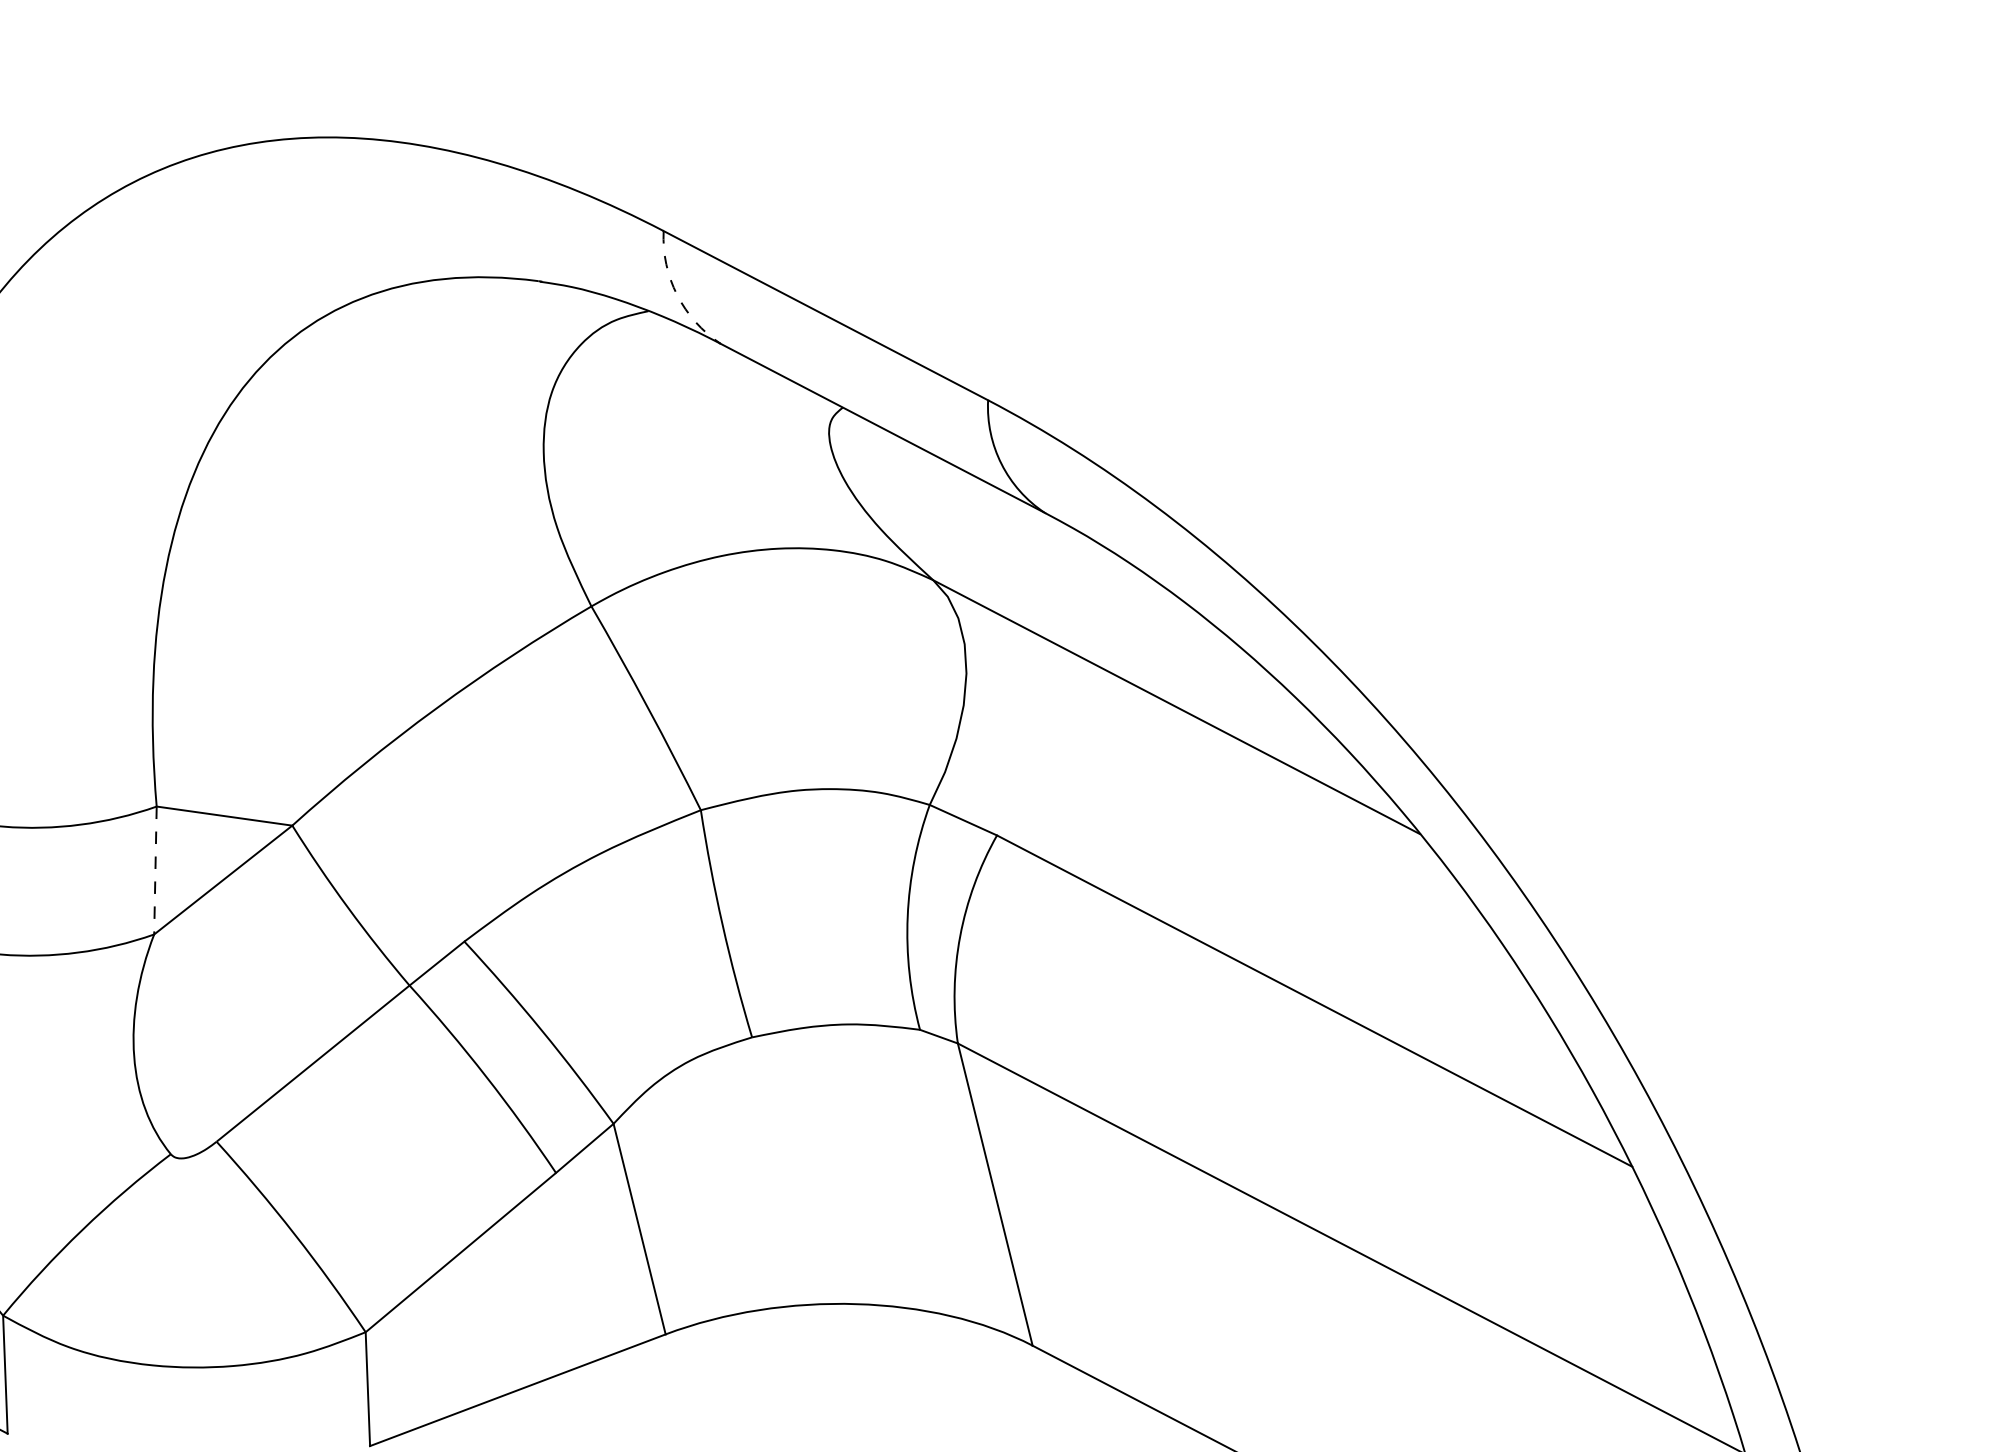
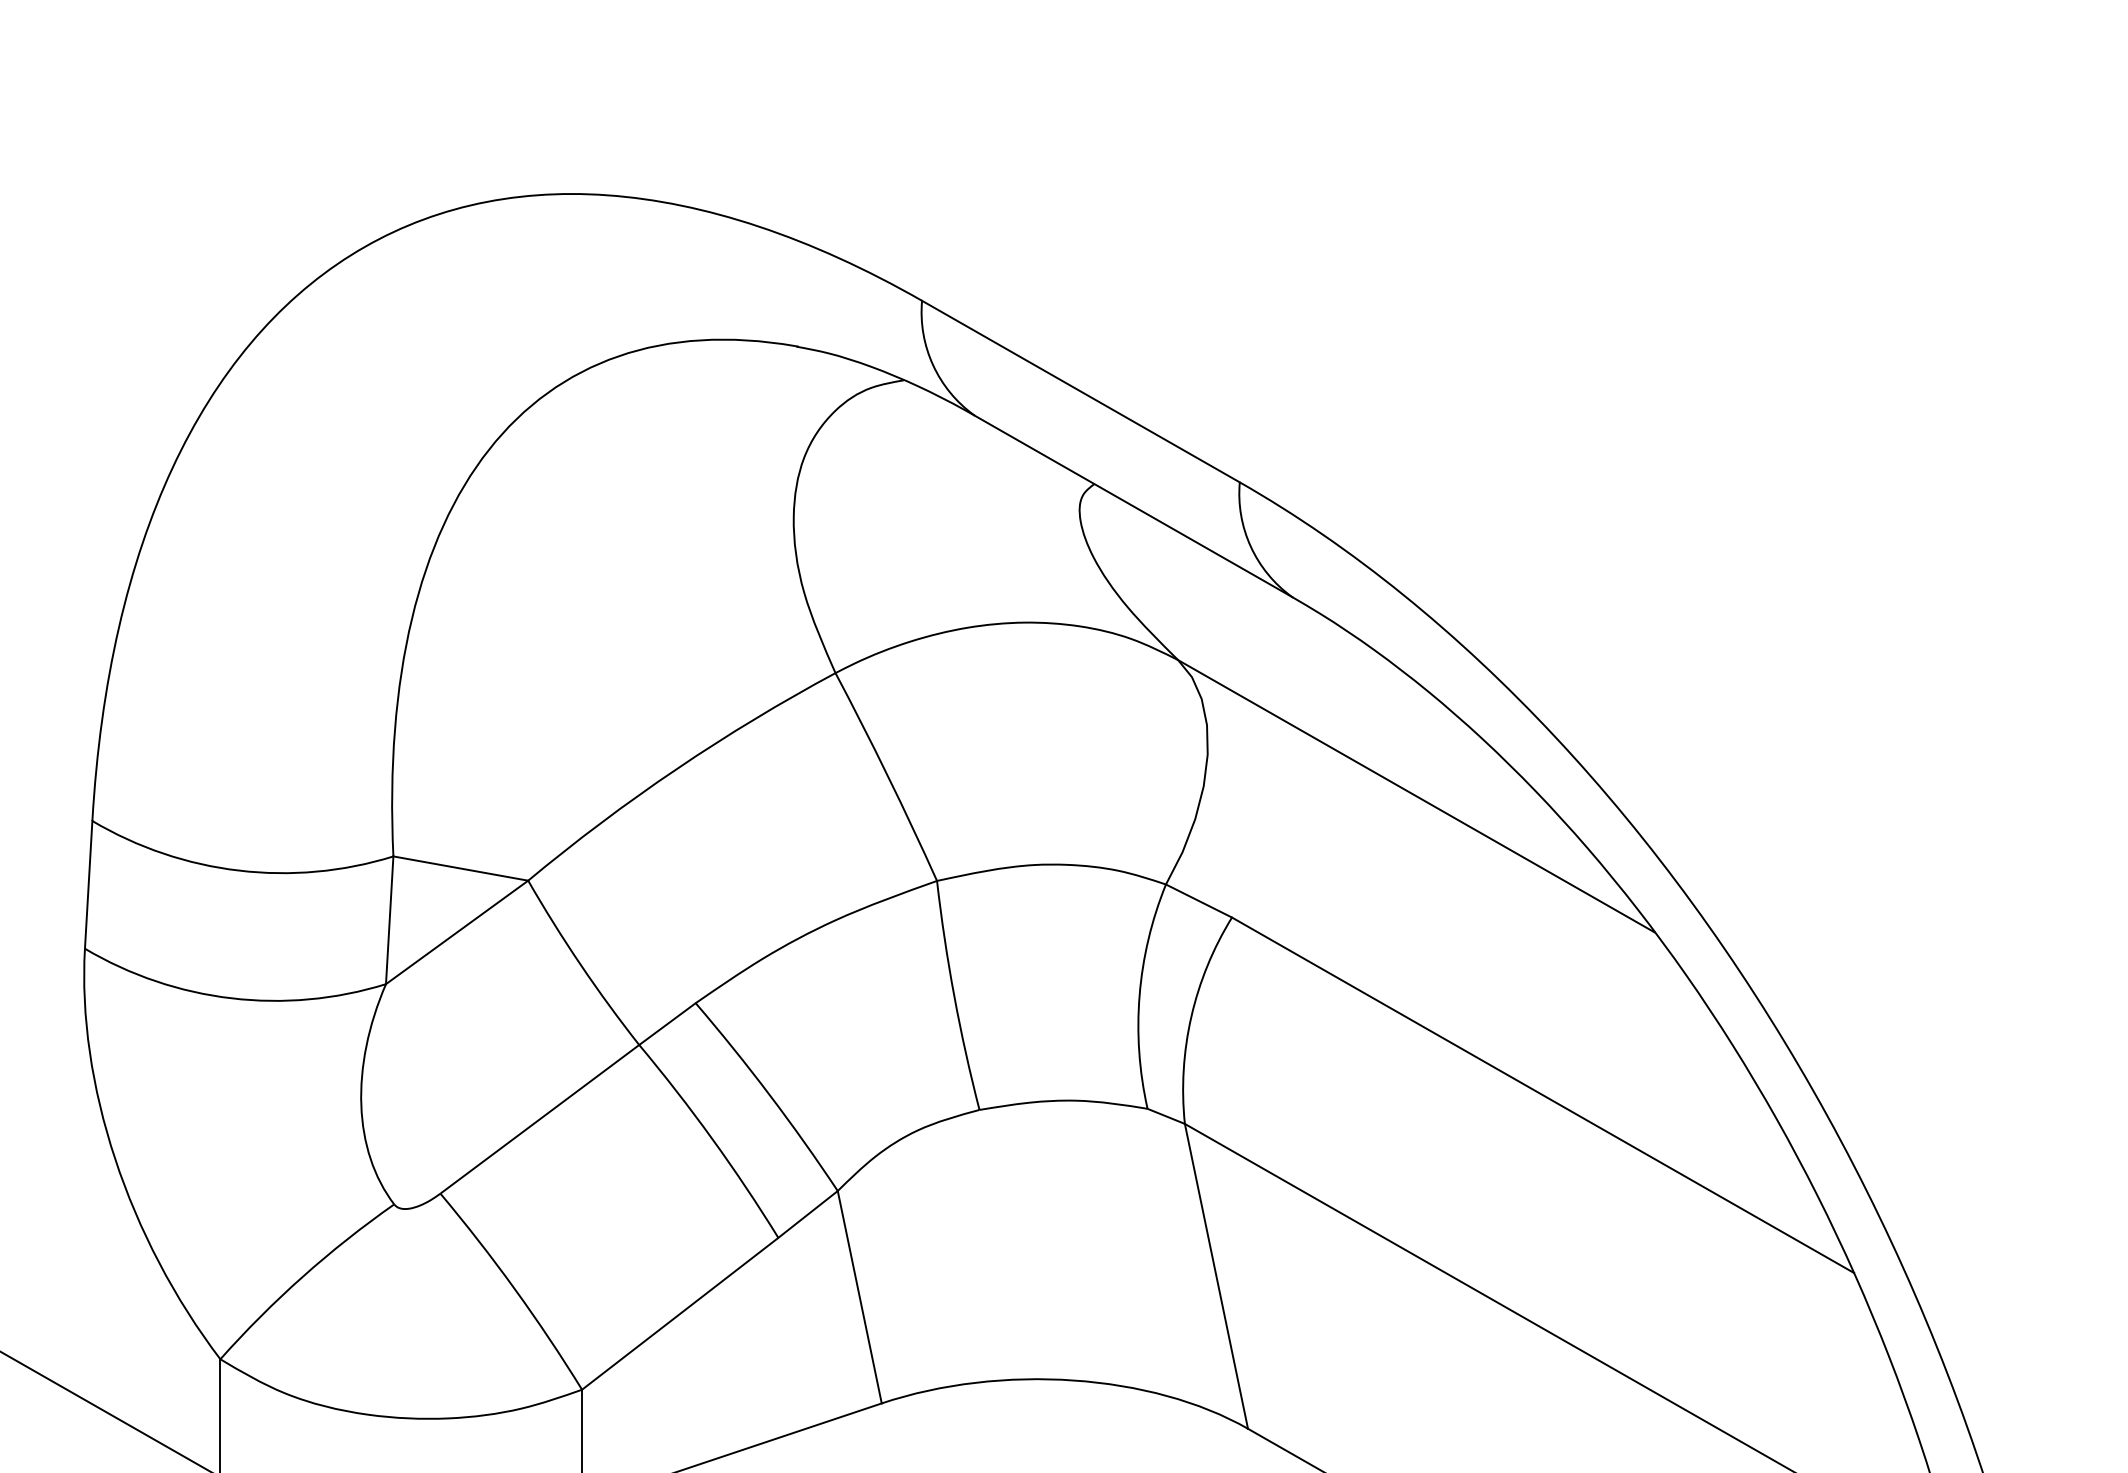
arc: (677, 295) -> (933, 365), dashed -> solid
line: (155, 870) -> (389, 920), dashed -> solid

